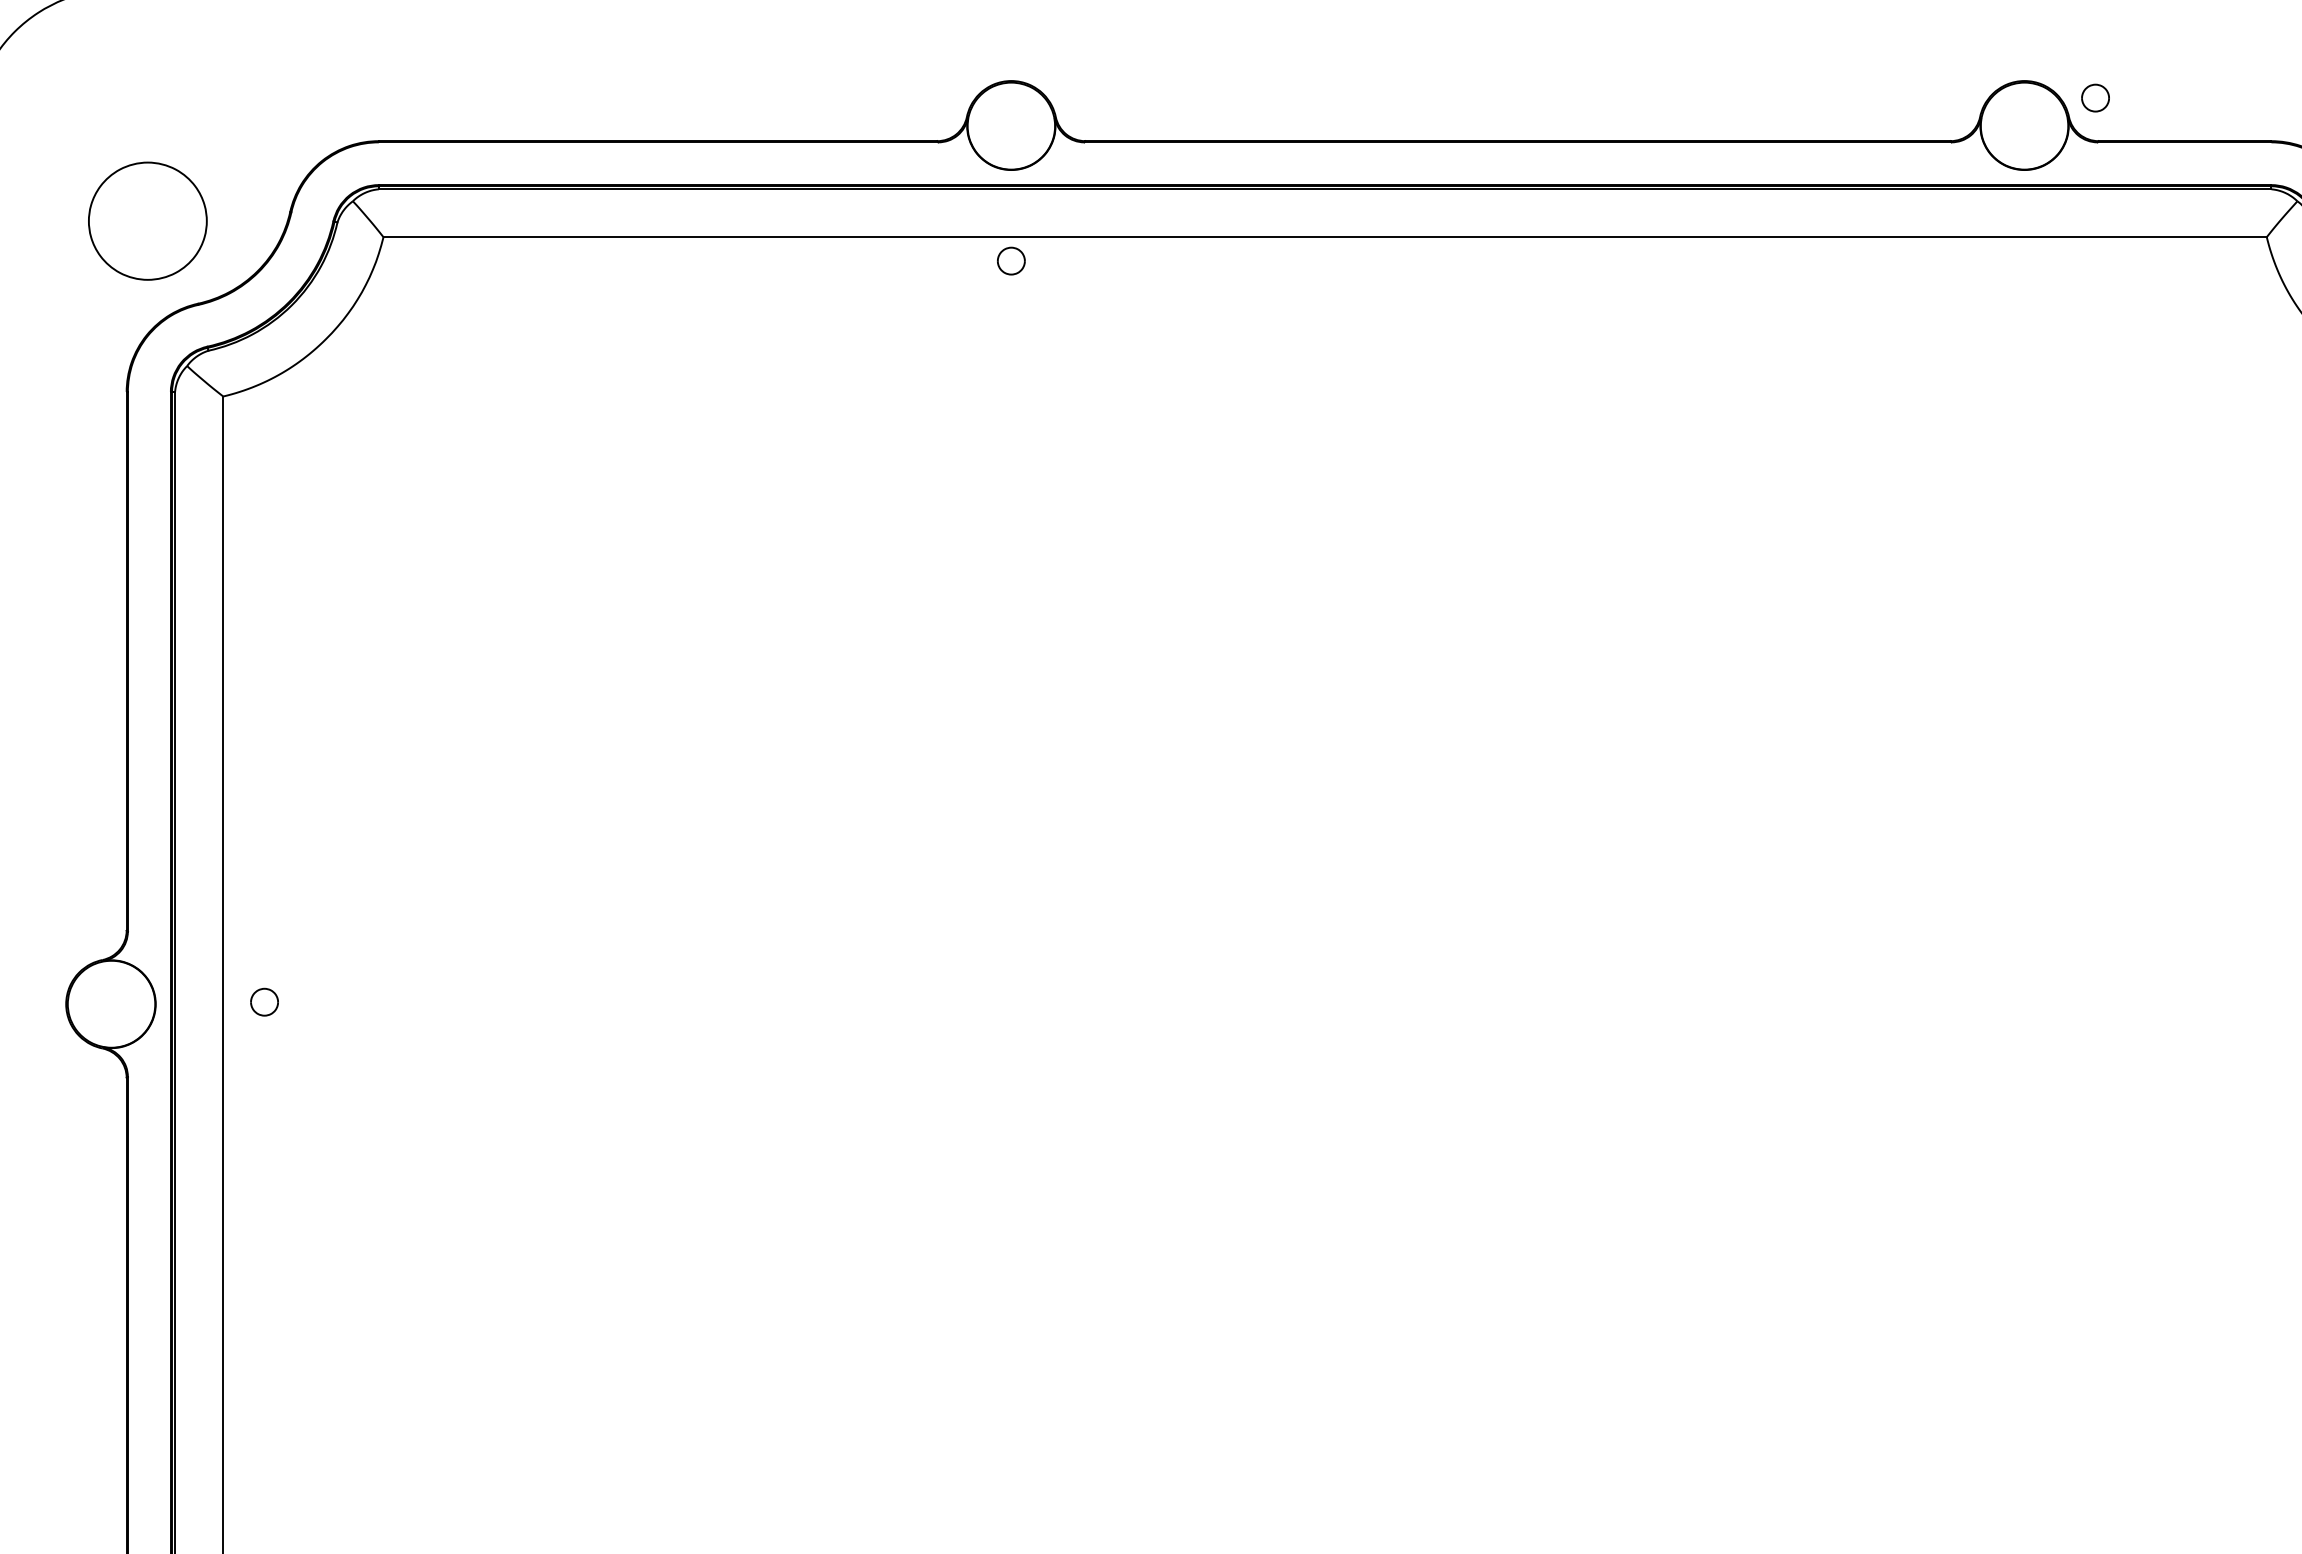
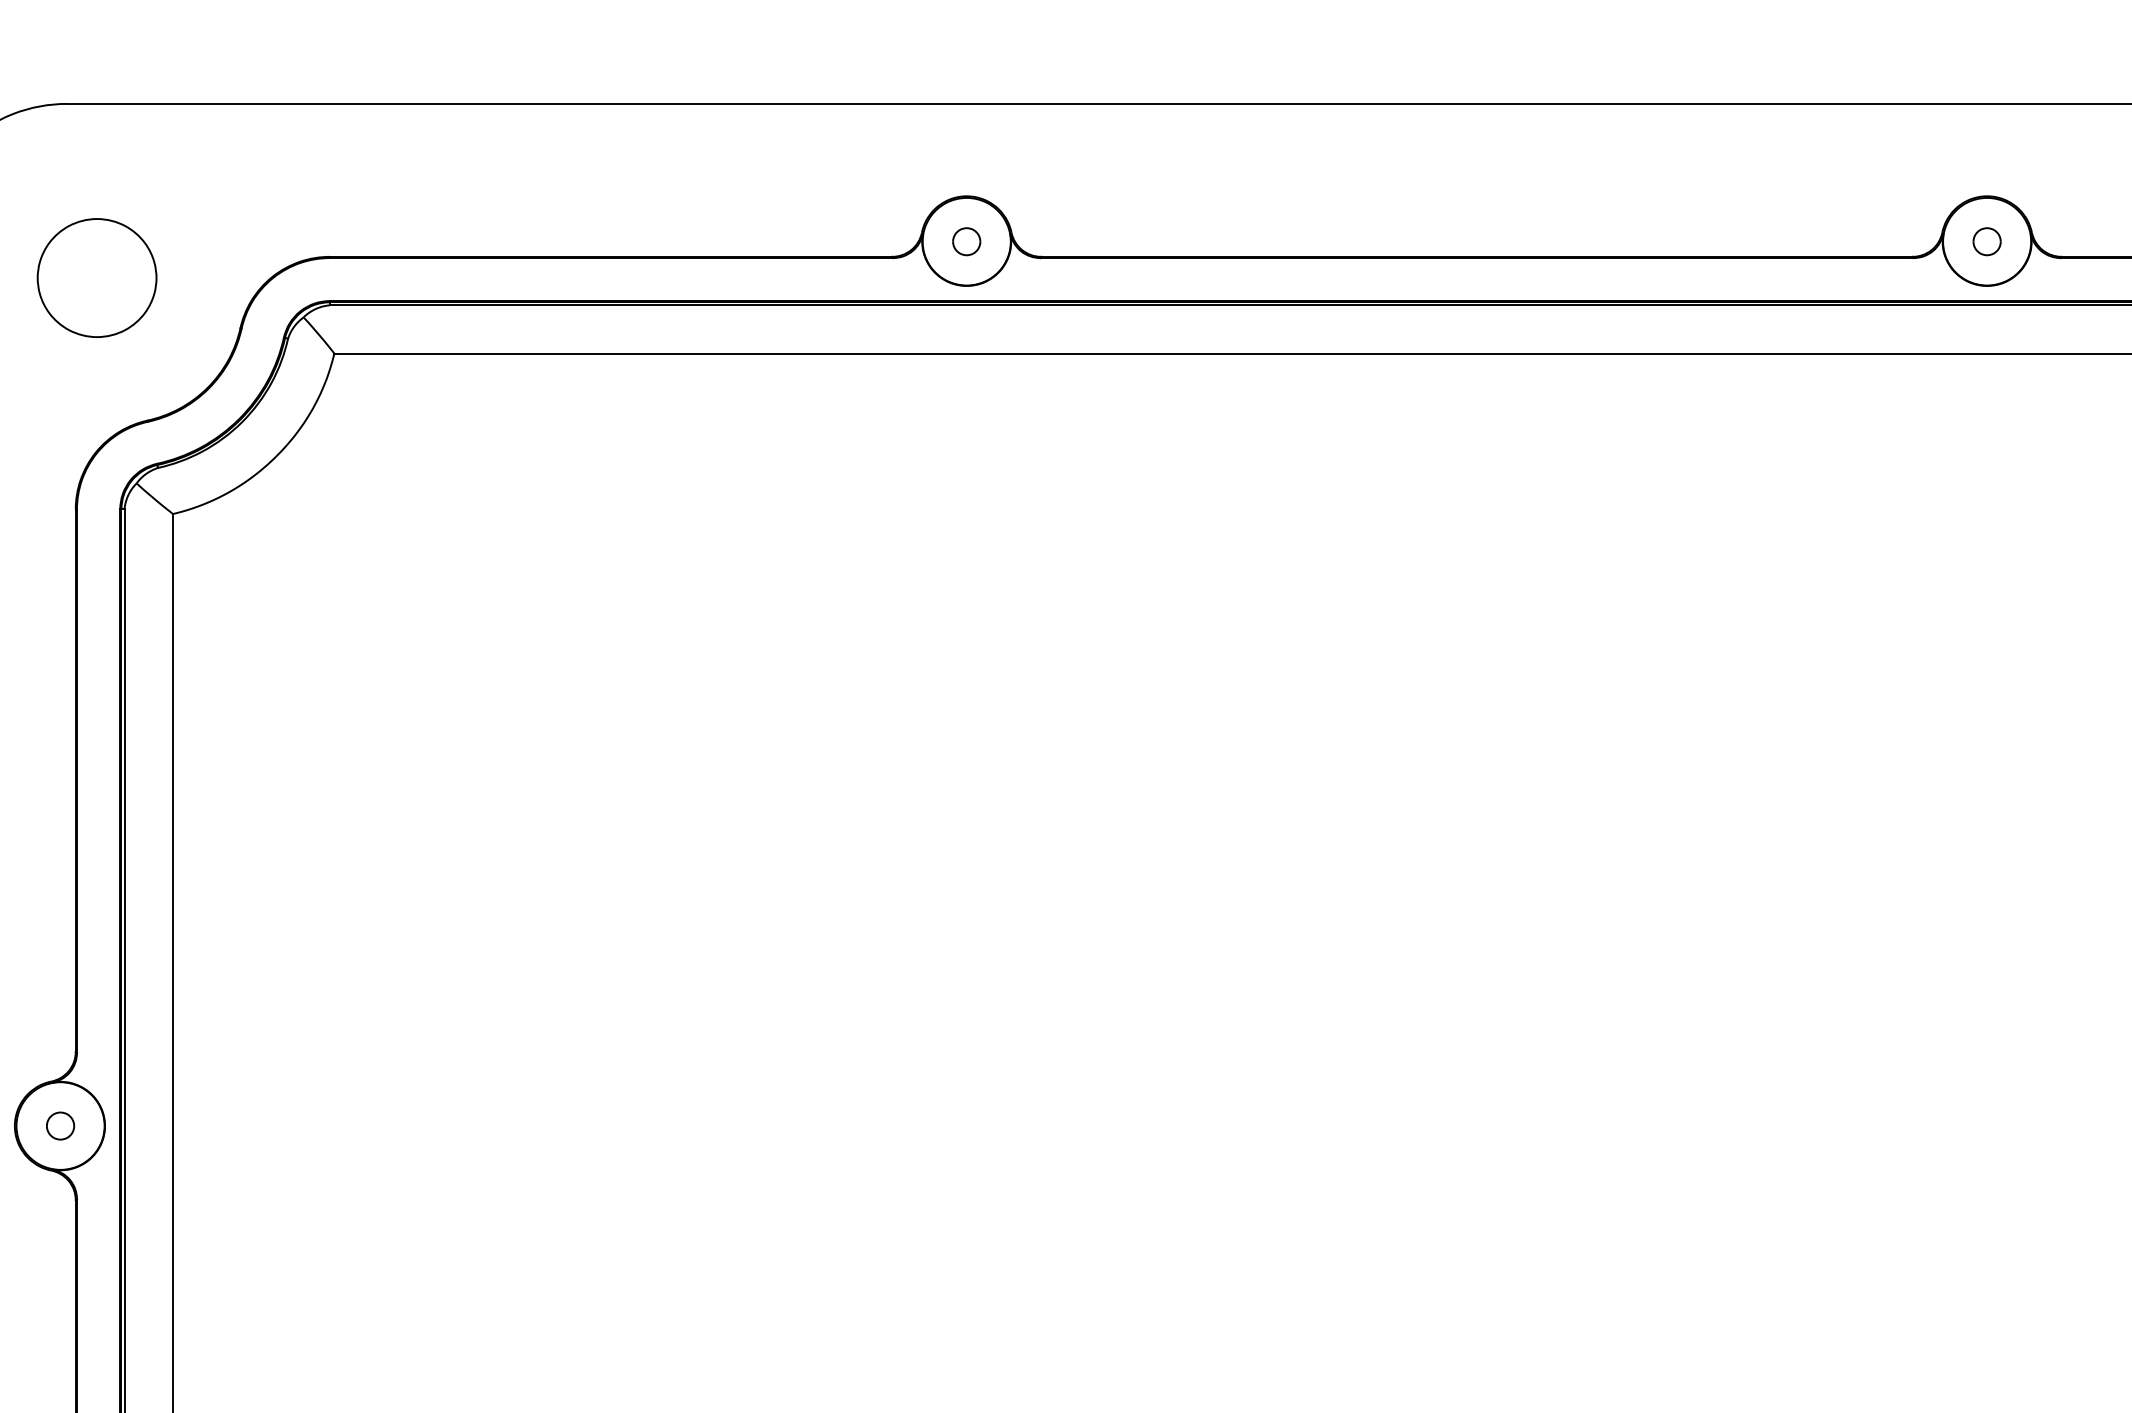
part: (2095, 97) -> (1987, 241), moved
part: (147, 220) -> (96, 277), moved
part: (1011, 260) -> (966, 241), moved
part: (264, 1001) -> (60, 1125), moved

